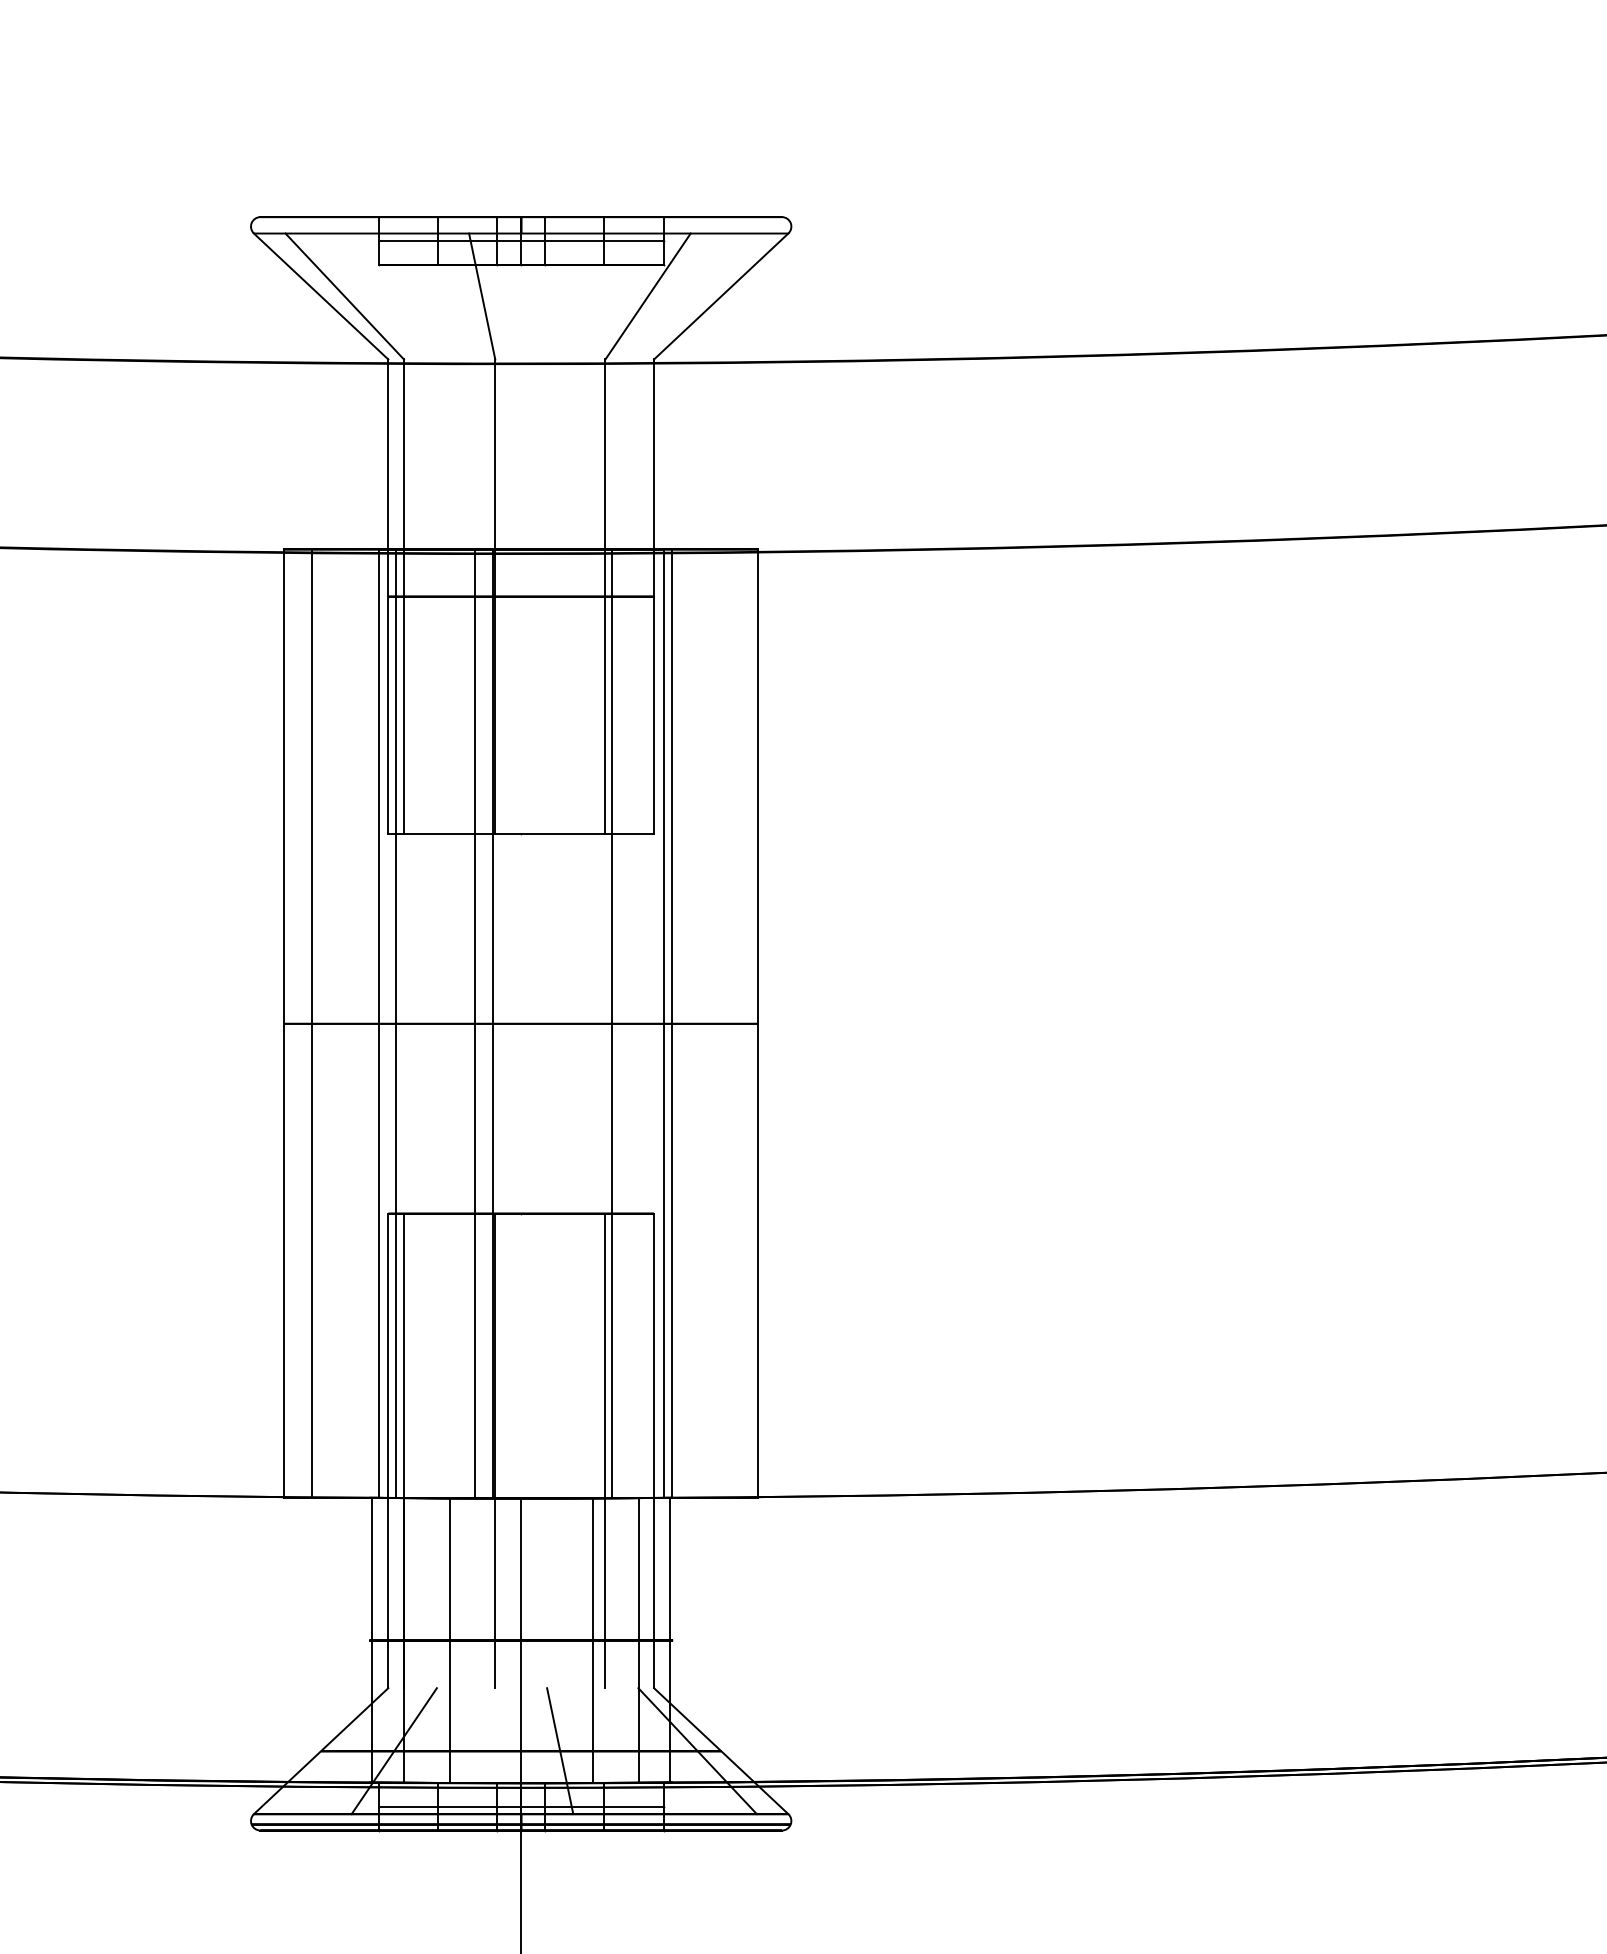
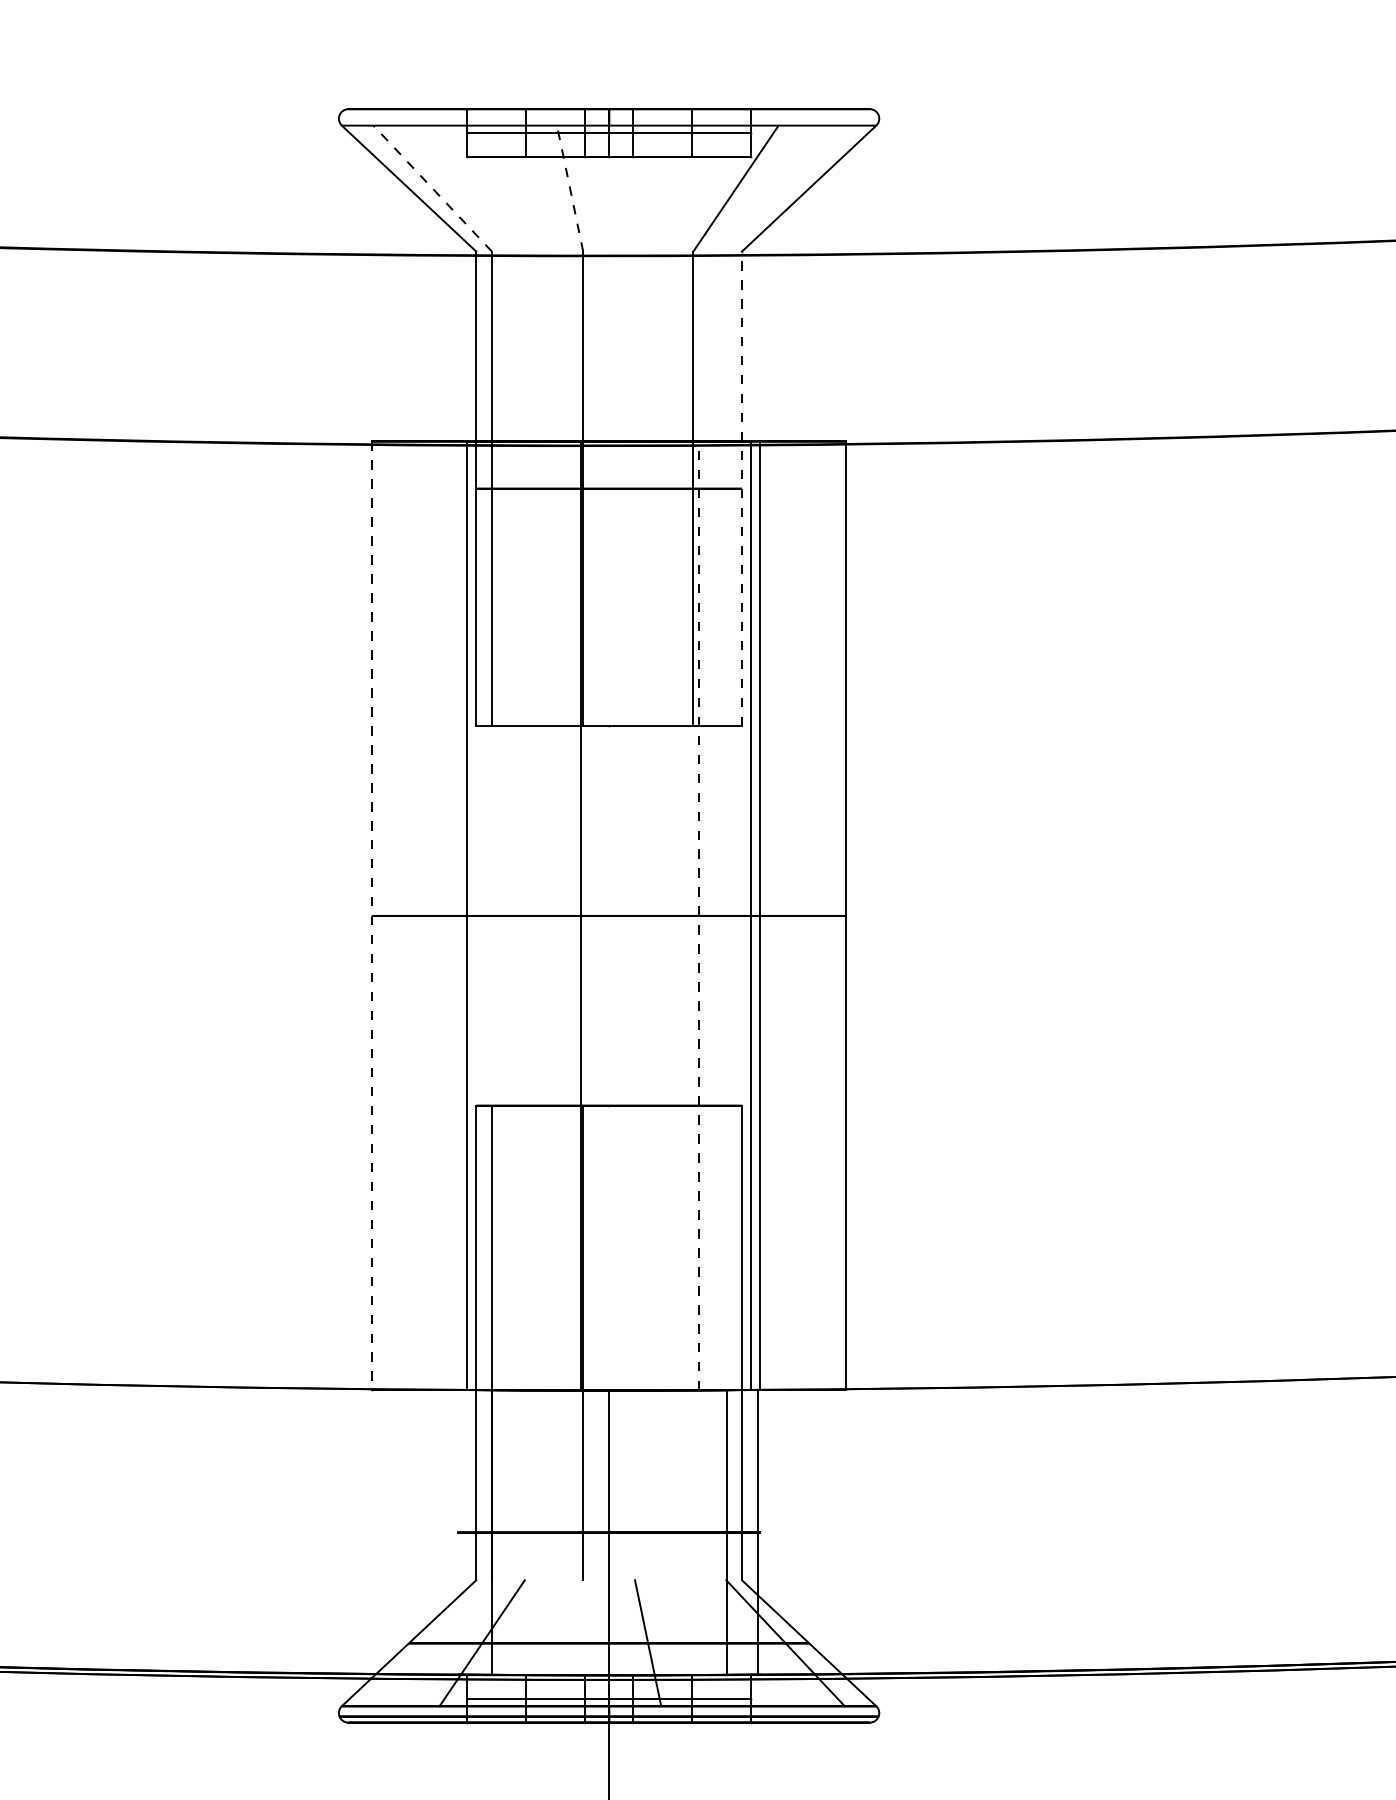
line: (344, 296) -> (432, 188), solid -> dashed
line: (482, 296) -> (570, 188), solid -> dashed
line: (654, 596) -> (742, 488), solid -> dashed
line: (283, 1023) -> (371, 915), solid -> dashed
line: (311, 1023) -> (399, 915), removed
line: (395, 1023) -> (483, 915), removed
line: (474, 1023) -> (562, 915), removed
line: (611, 1023) -> (699, 915), solid -> dashed
line: (605, 1450) -> (693, 1342), removed
line: (372, 1639) -> (460, 1531), removed
line: (449, 1640) -> (537, 1532), removed
line: (592, 1640) -> (680, 1532), removed

